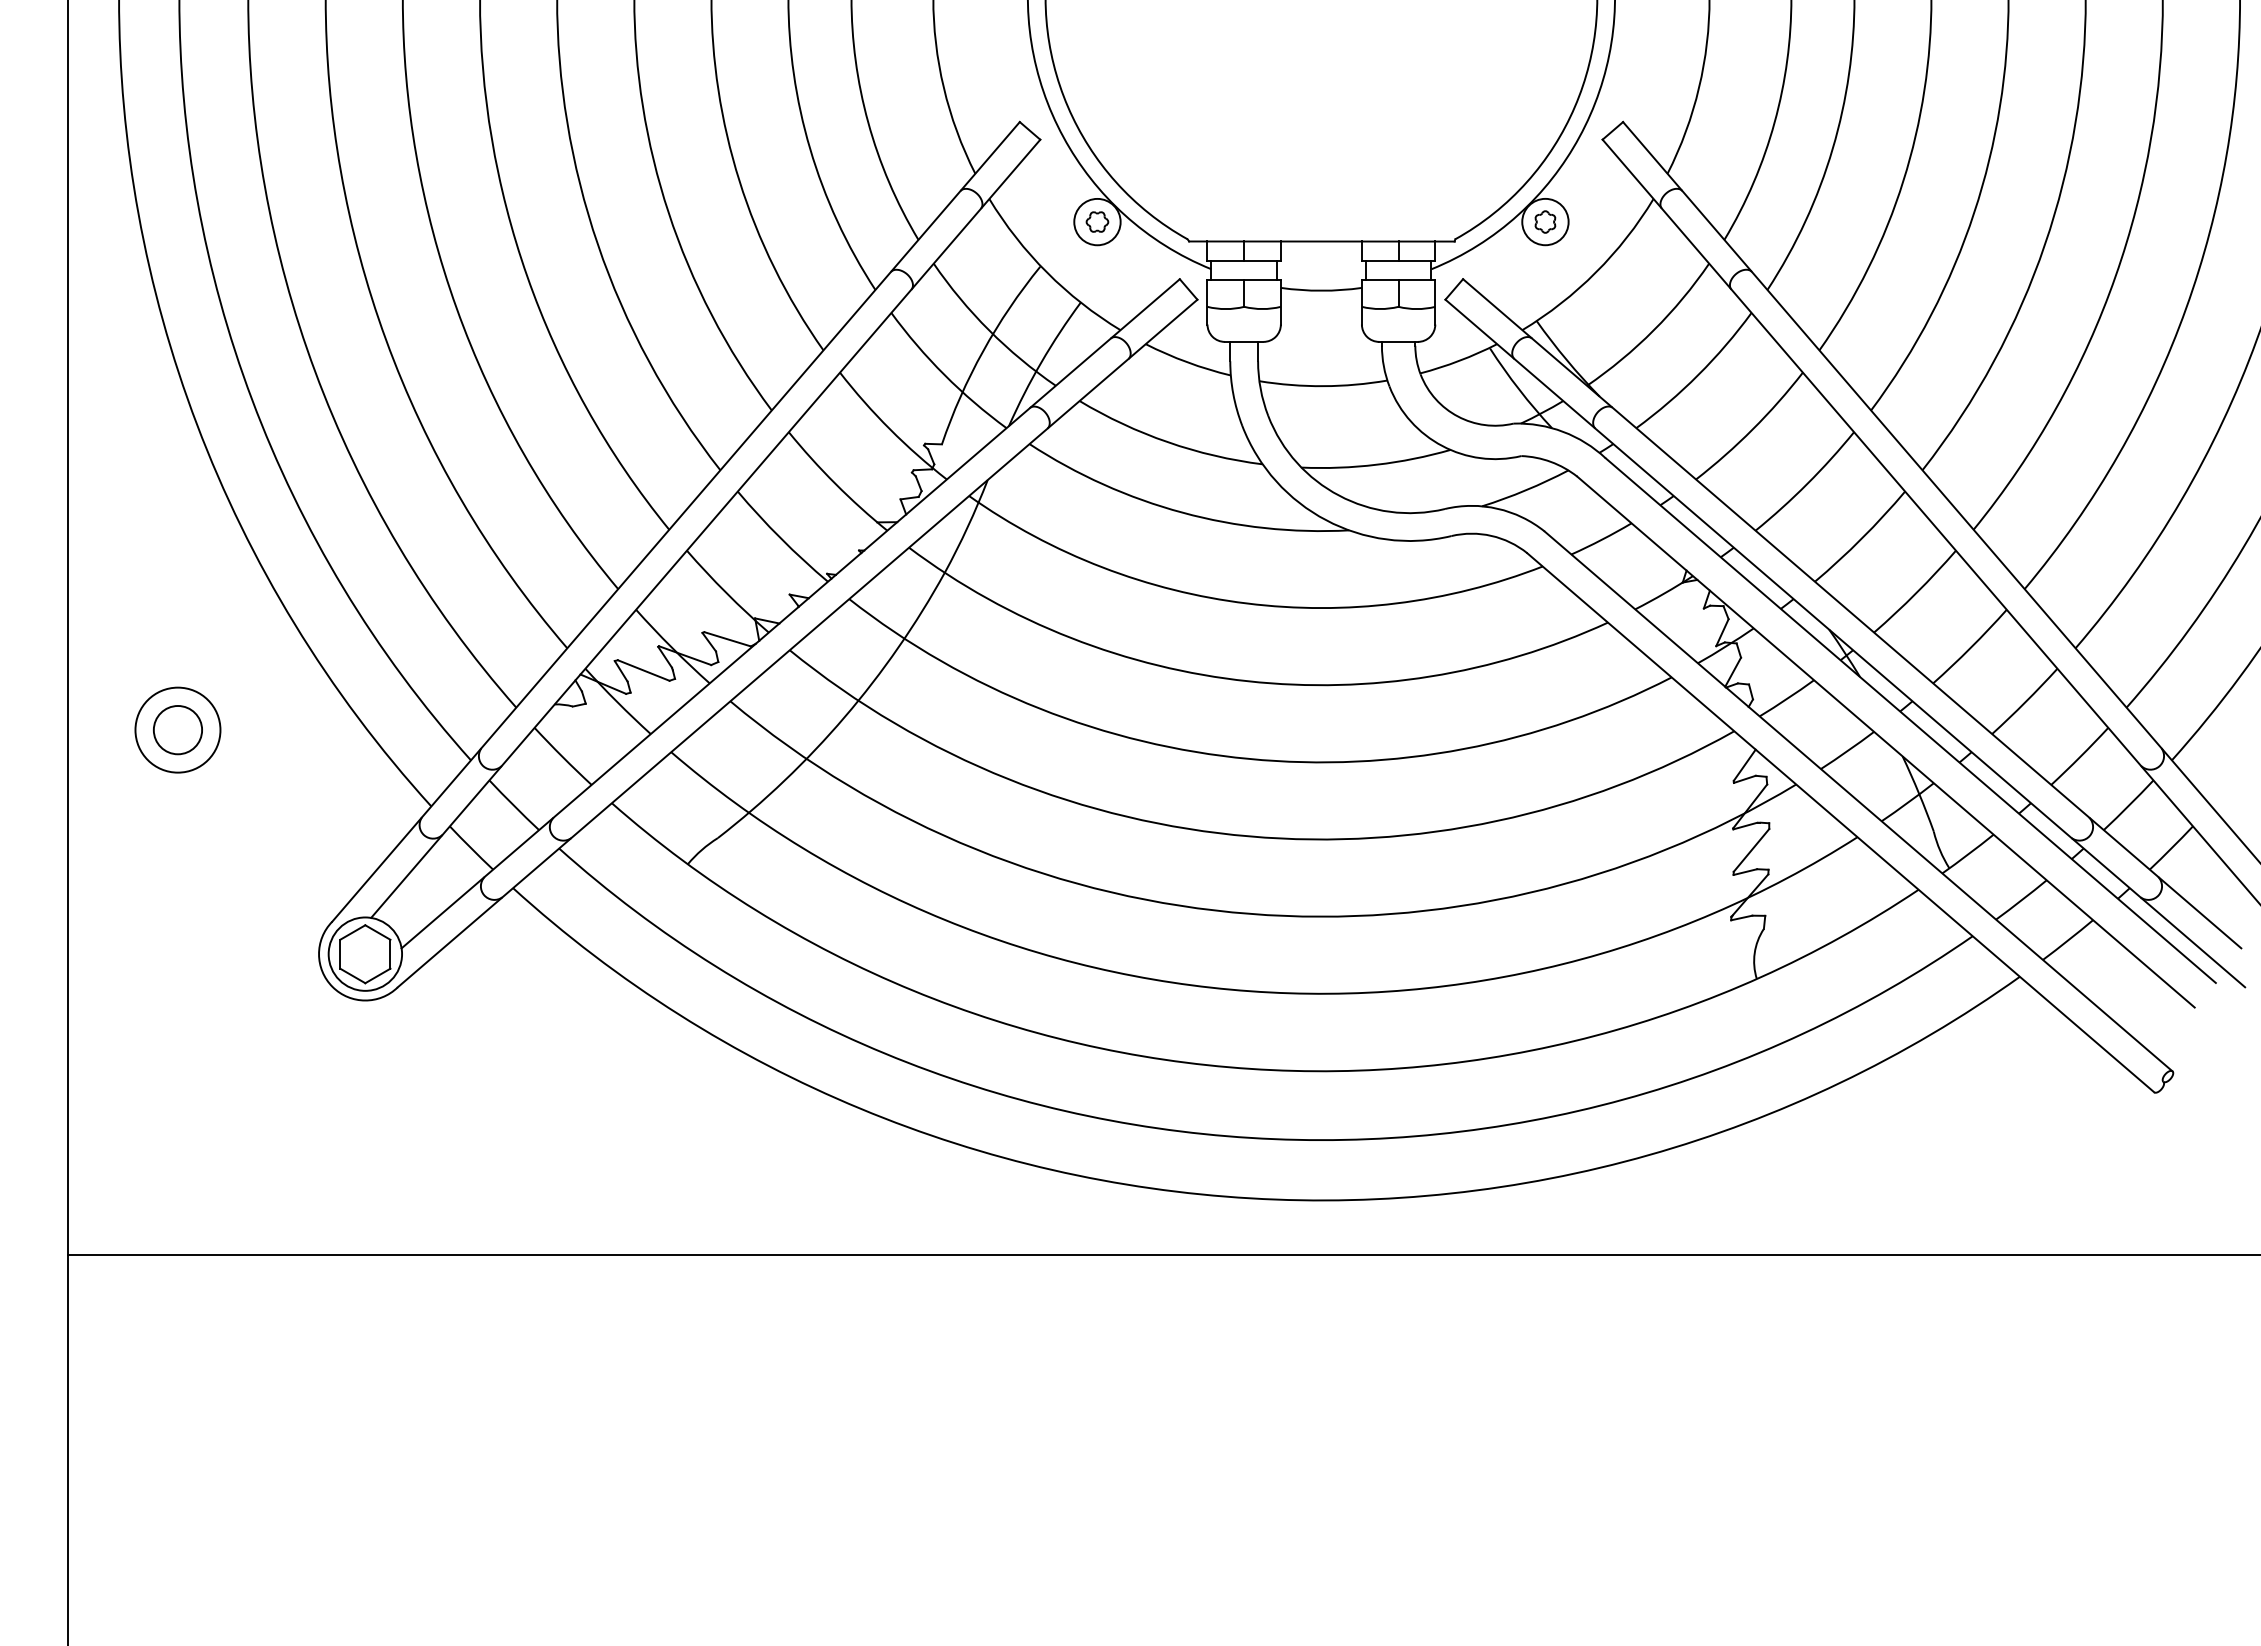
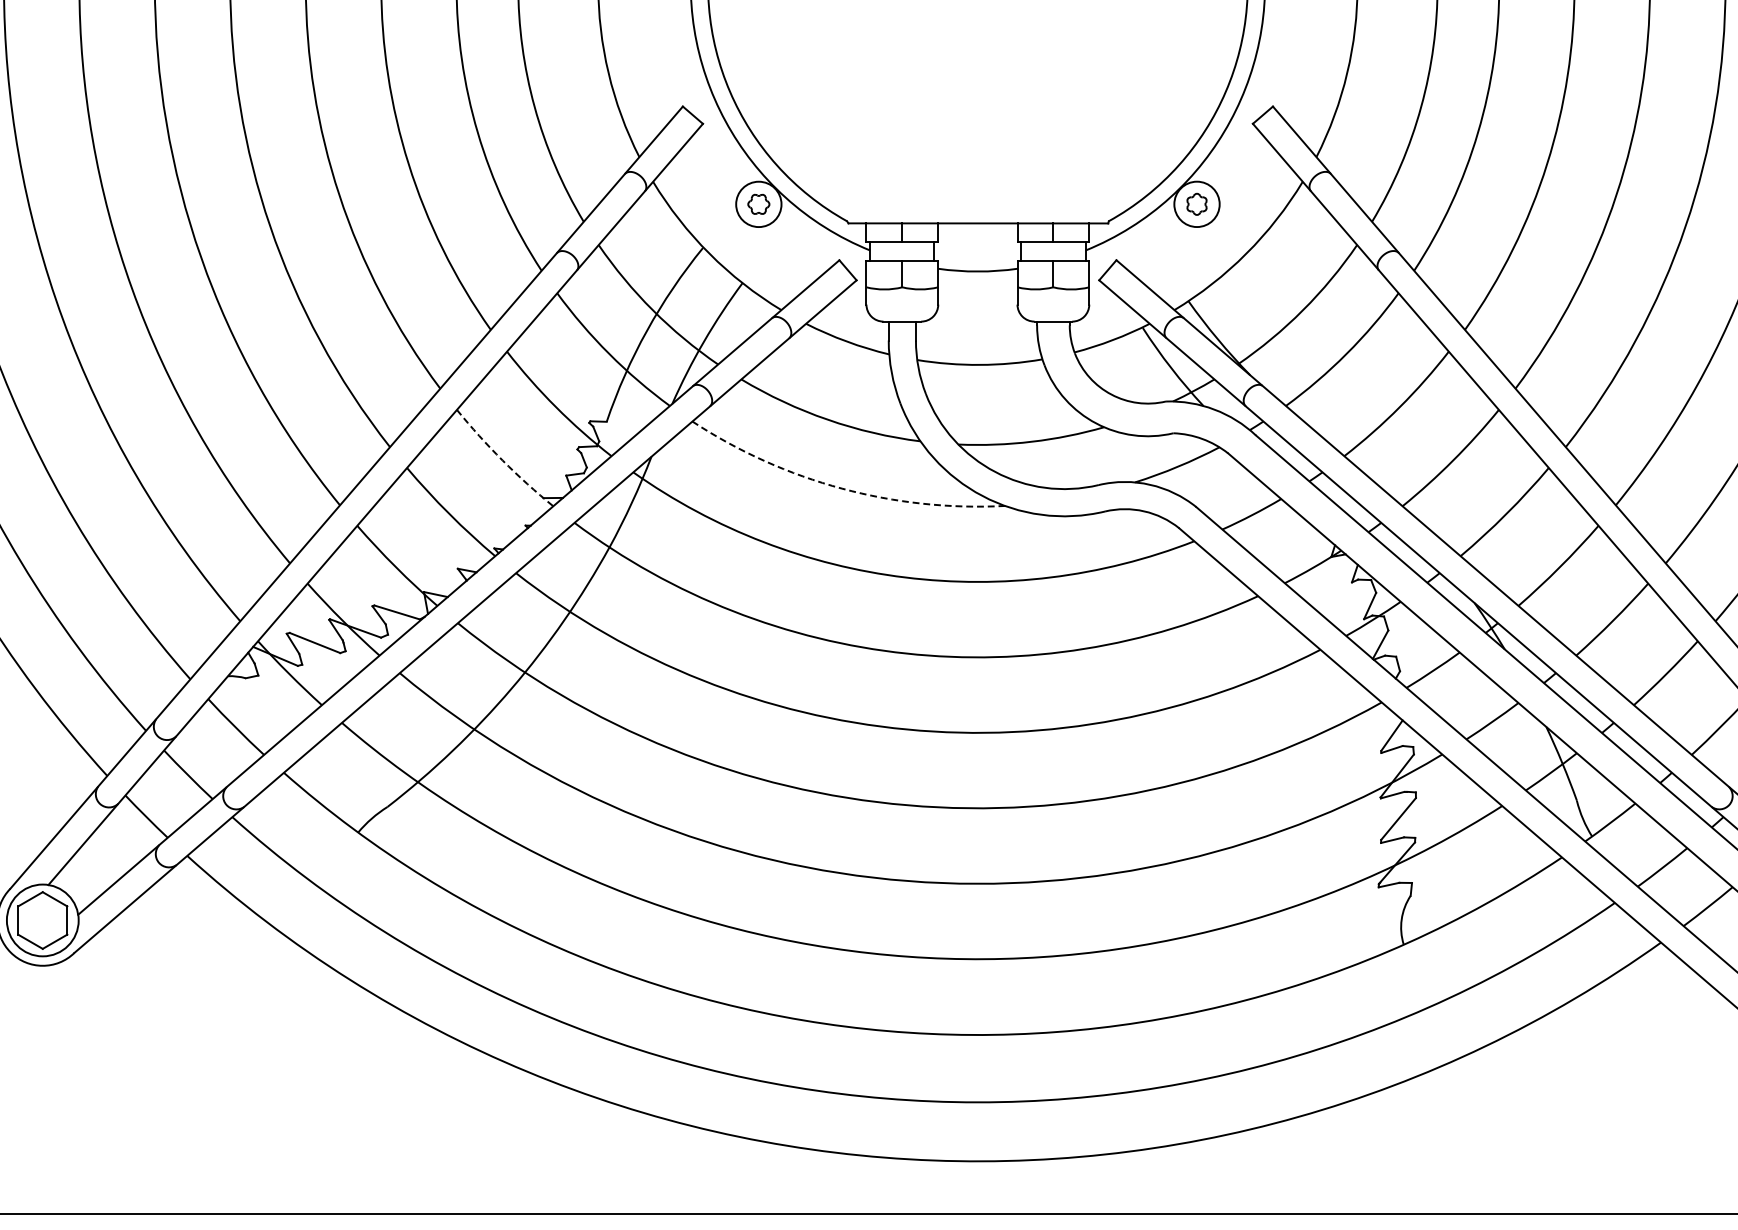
arc: (835, 483) -> (502, 460), solid -> dashed
arc: (1182, 512) -> (842, 488), solid -> dashed

